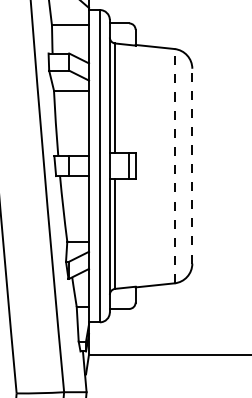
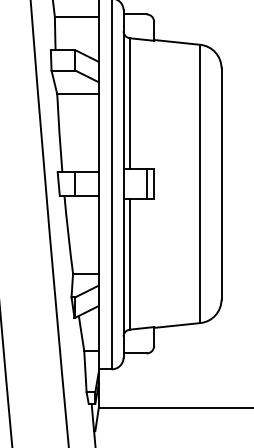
line: (174, 165) -> (200, 183), dashed -> solid
line: (192, 165) -> (221, 183), dashed -> solid

